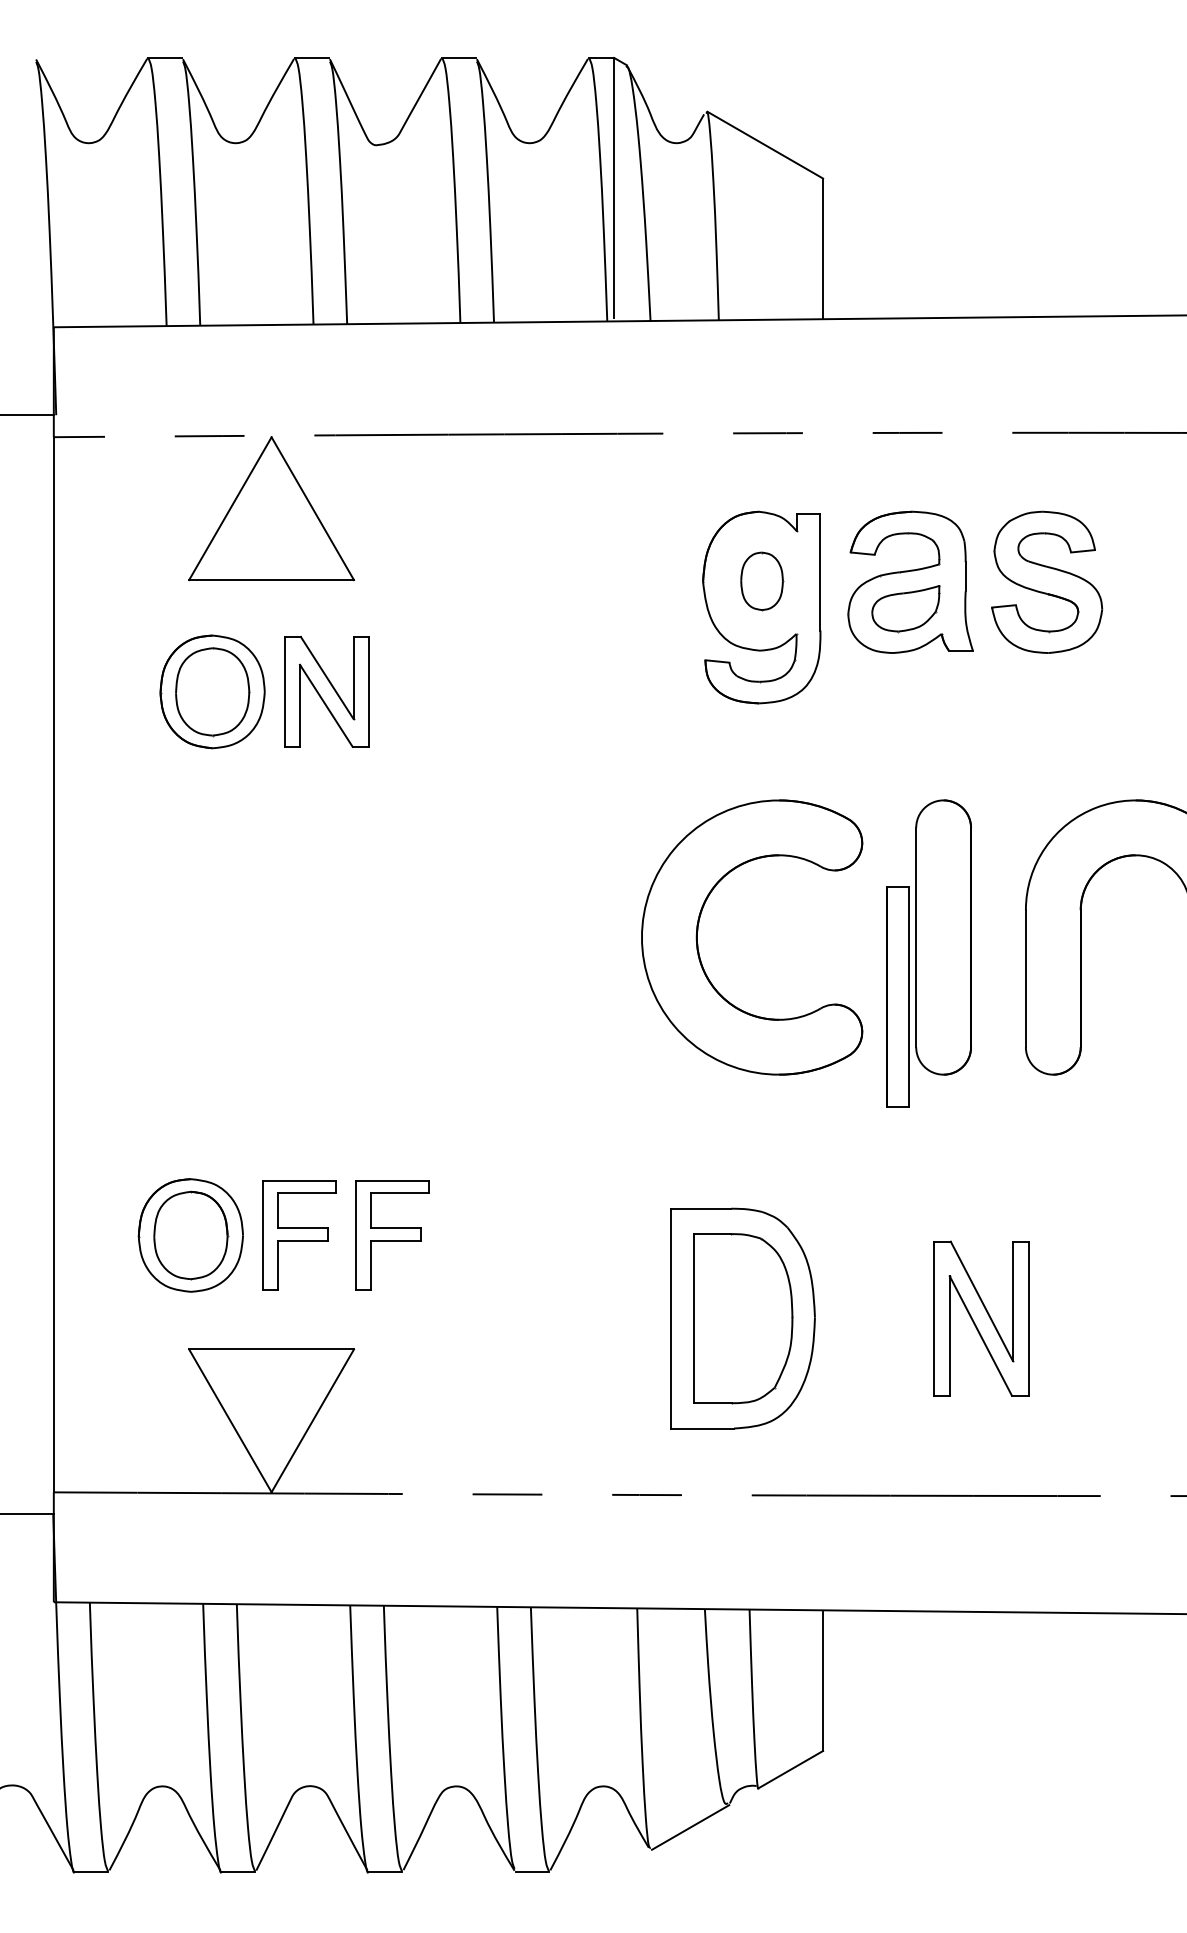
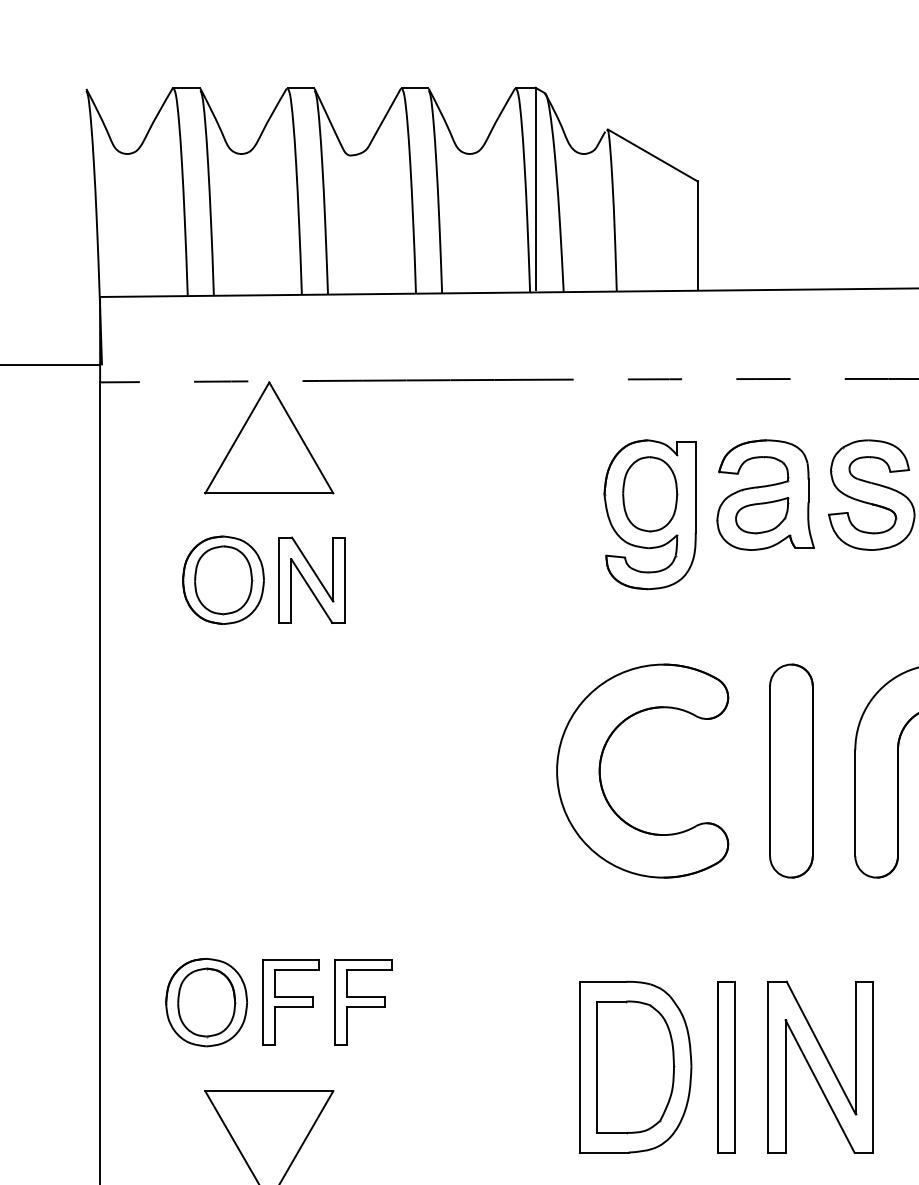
part: (762, 581) -> (650, 494), size x1.67
part: (897, 996) -> (726, 1067), moved
part: (981, 1318) -> (820, 1067), size x1.43

